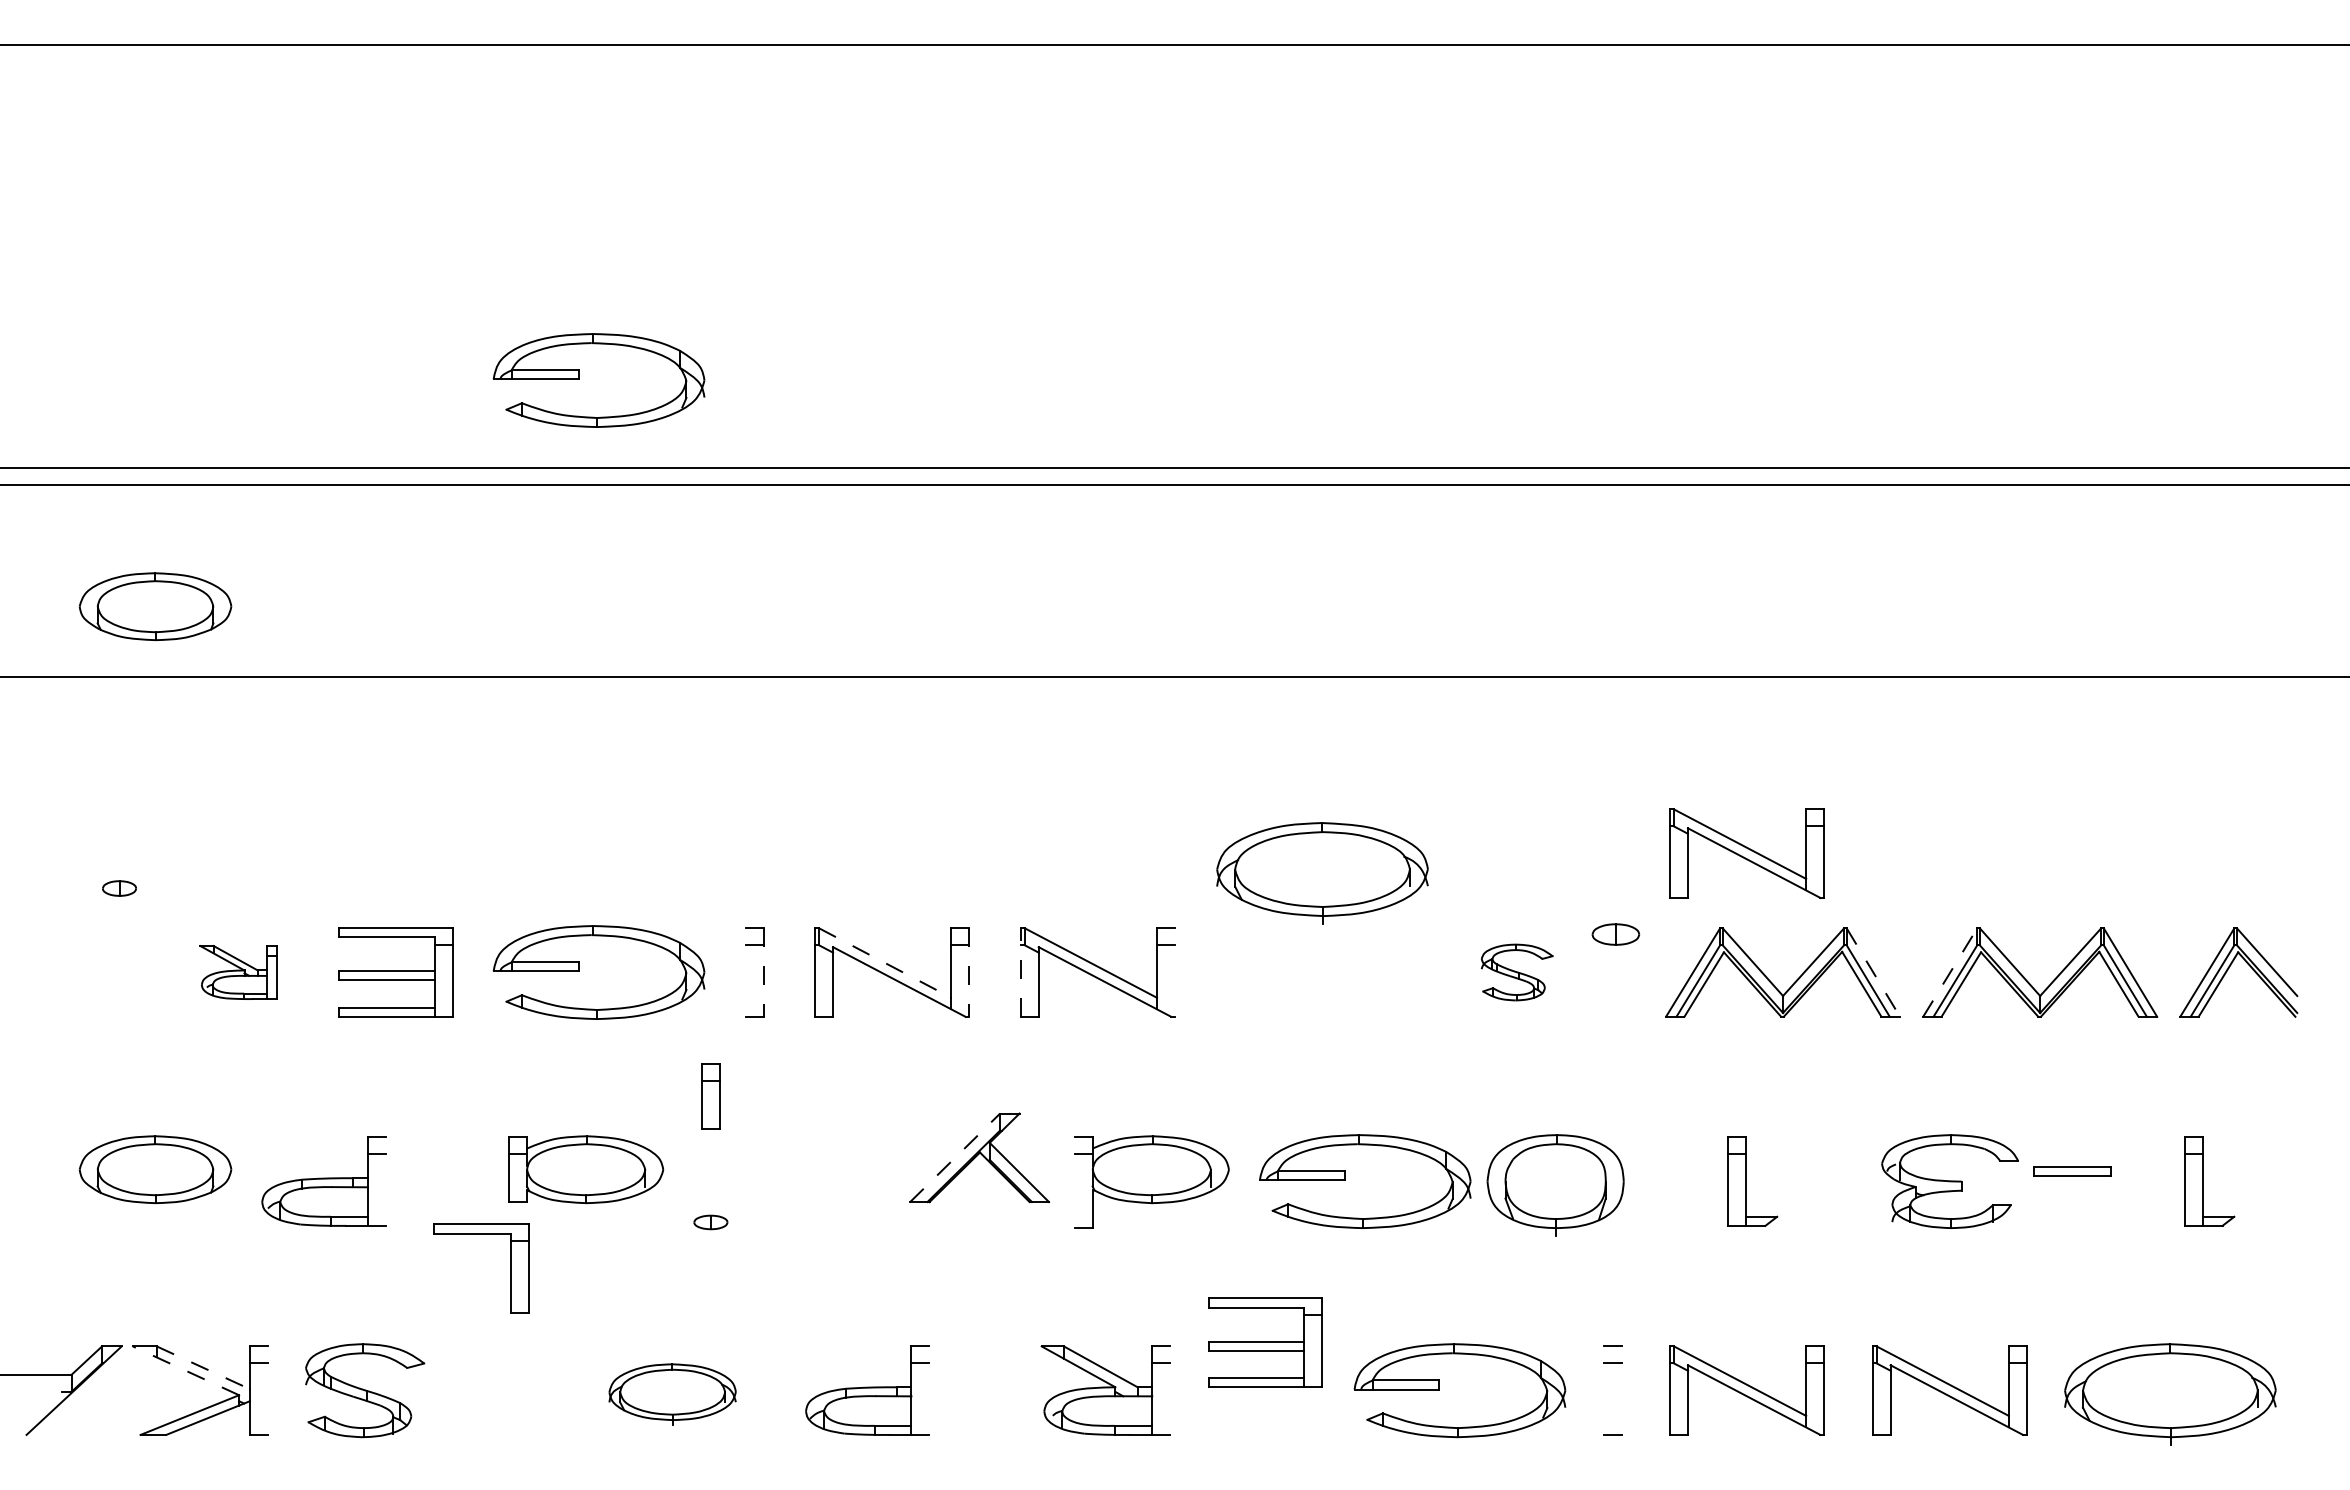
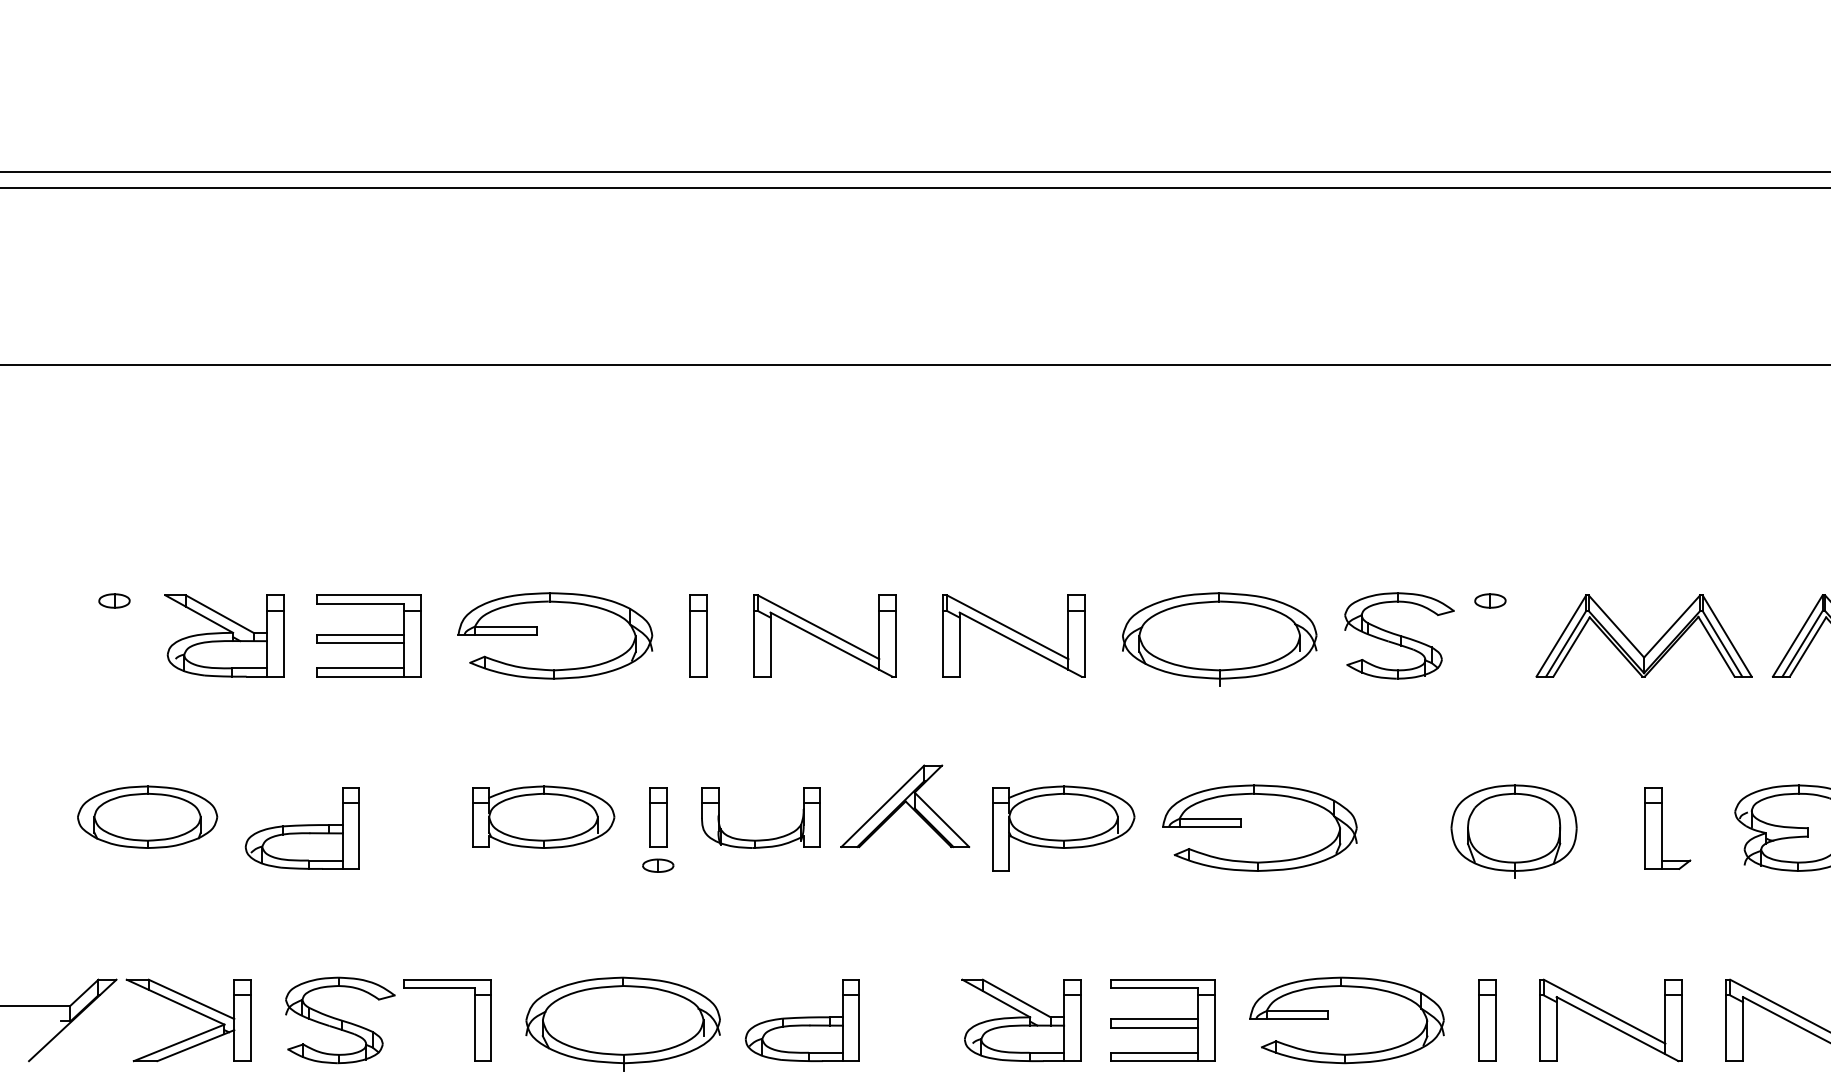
part: (579, 379) -> (537, 90), removed
part: (155, 606) -> (147, 299), removed
part: (1746, 853) -> (1610, 526), removed
part: (1322, 873) -> (1219, 639), moved
part: (119, 888) -> (114, 600), moved
part: (1615, 934) -> (1490, 600), size x0.71
line: (885, 963) -> (818, 627), dashed -> solid
part: (238, 972) -> (223, 635), size x1.67
line: (745, 972) -> (690, 635), added
line: (1020, 972) -> (942, 635), dashed -> solid
line: (1175, 972) -> (1085, 635), added
part: (1517, 972) -> (1399, 635), size x1.67
line: (1873, 972) -> (1727, 635), dashed -> solid
line: (1950, 972) -> (1798, 635), dashed -> solid
line: (763, 973) -> (706, 636), dashed -> solid
line: (969, 973) -> (896, 636), dashed -> solid
part: (710, 1096) -> (657, 817), moved
line: (955, 1157) -> (883, 806), dashed -> solid
line: (385, 1181) -> (359, 828), added
part: (1752, 1181) -> (1667, 828), moved
line: (1074, 1182) -> (992, 829), added
part: (1555, 1185) -> (1513, 831), moved
part: (824, 1193) -> (762, 839), added
part: (510, 1268) -> (473, 1020), moved
part: (1265, 1342) -> (1162, 1020), moved
line: (203, 1367) -> (191, 999), dashed -> solid
line: (185, 1370) -> (175, 1001), dashed -> solid
line: (267, 1390) -> (250, 1020), added
line: (929, 1390) -> (859, 1020), added
line: (1170, 1390) -> (1080, 1020), added
line: (1603, 1390) -> (1479, 1020), added
line: (1621, 1390) -> (1495, 1020), added
part: (672, 1394) -> (622, 1023), size x1.67

